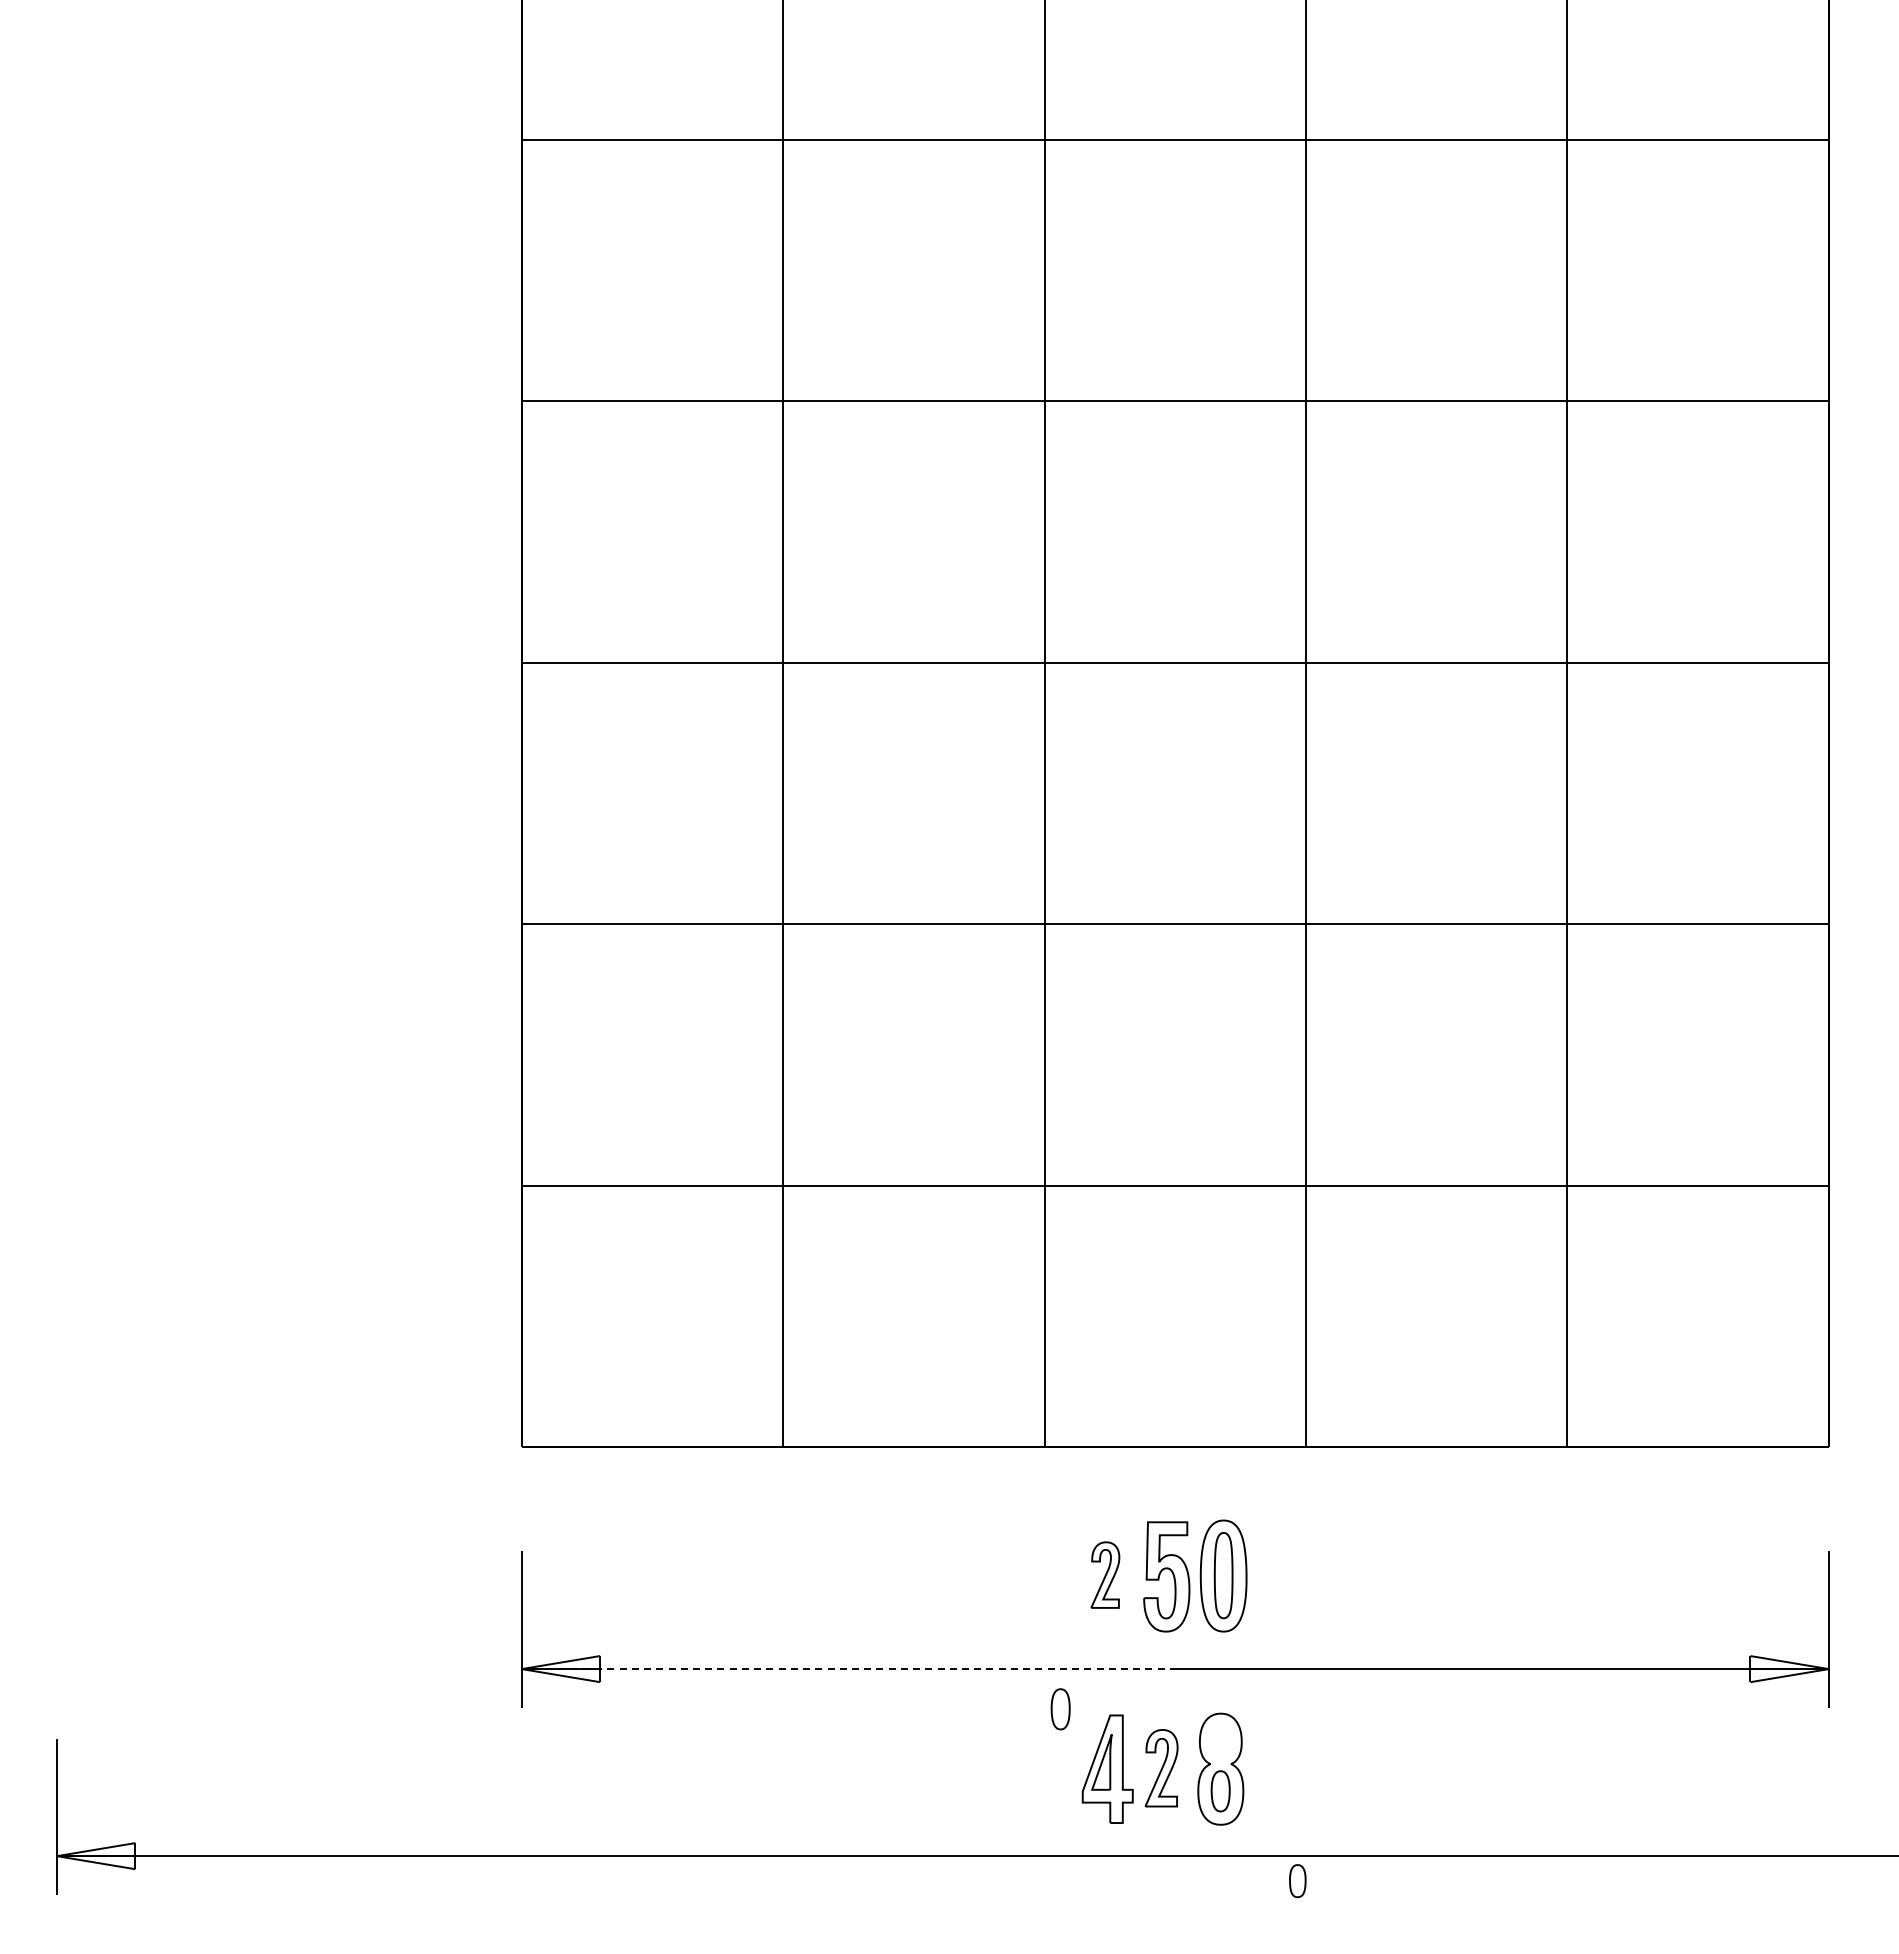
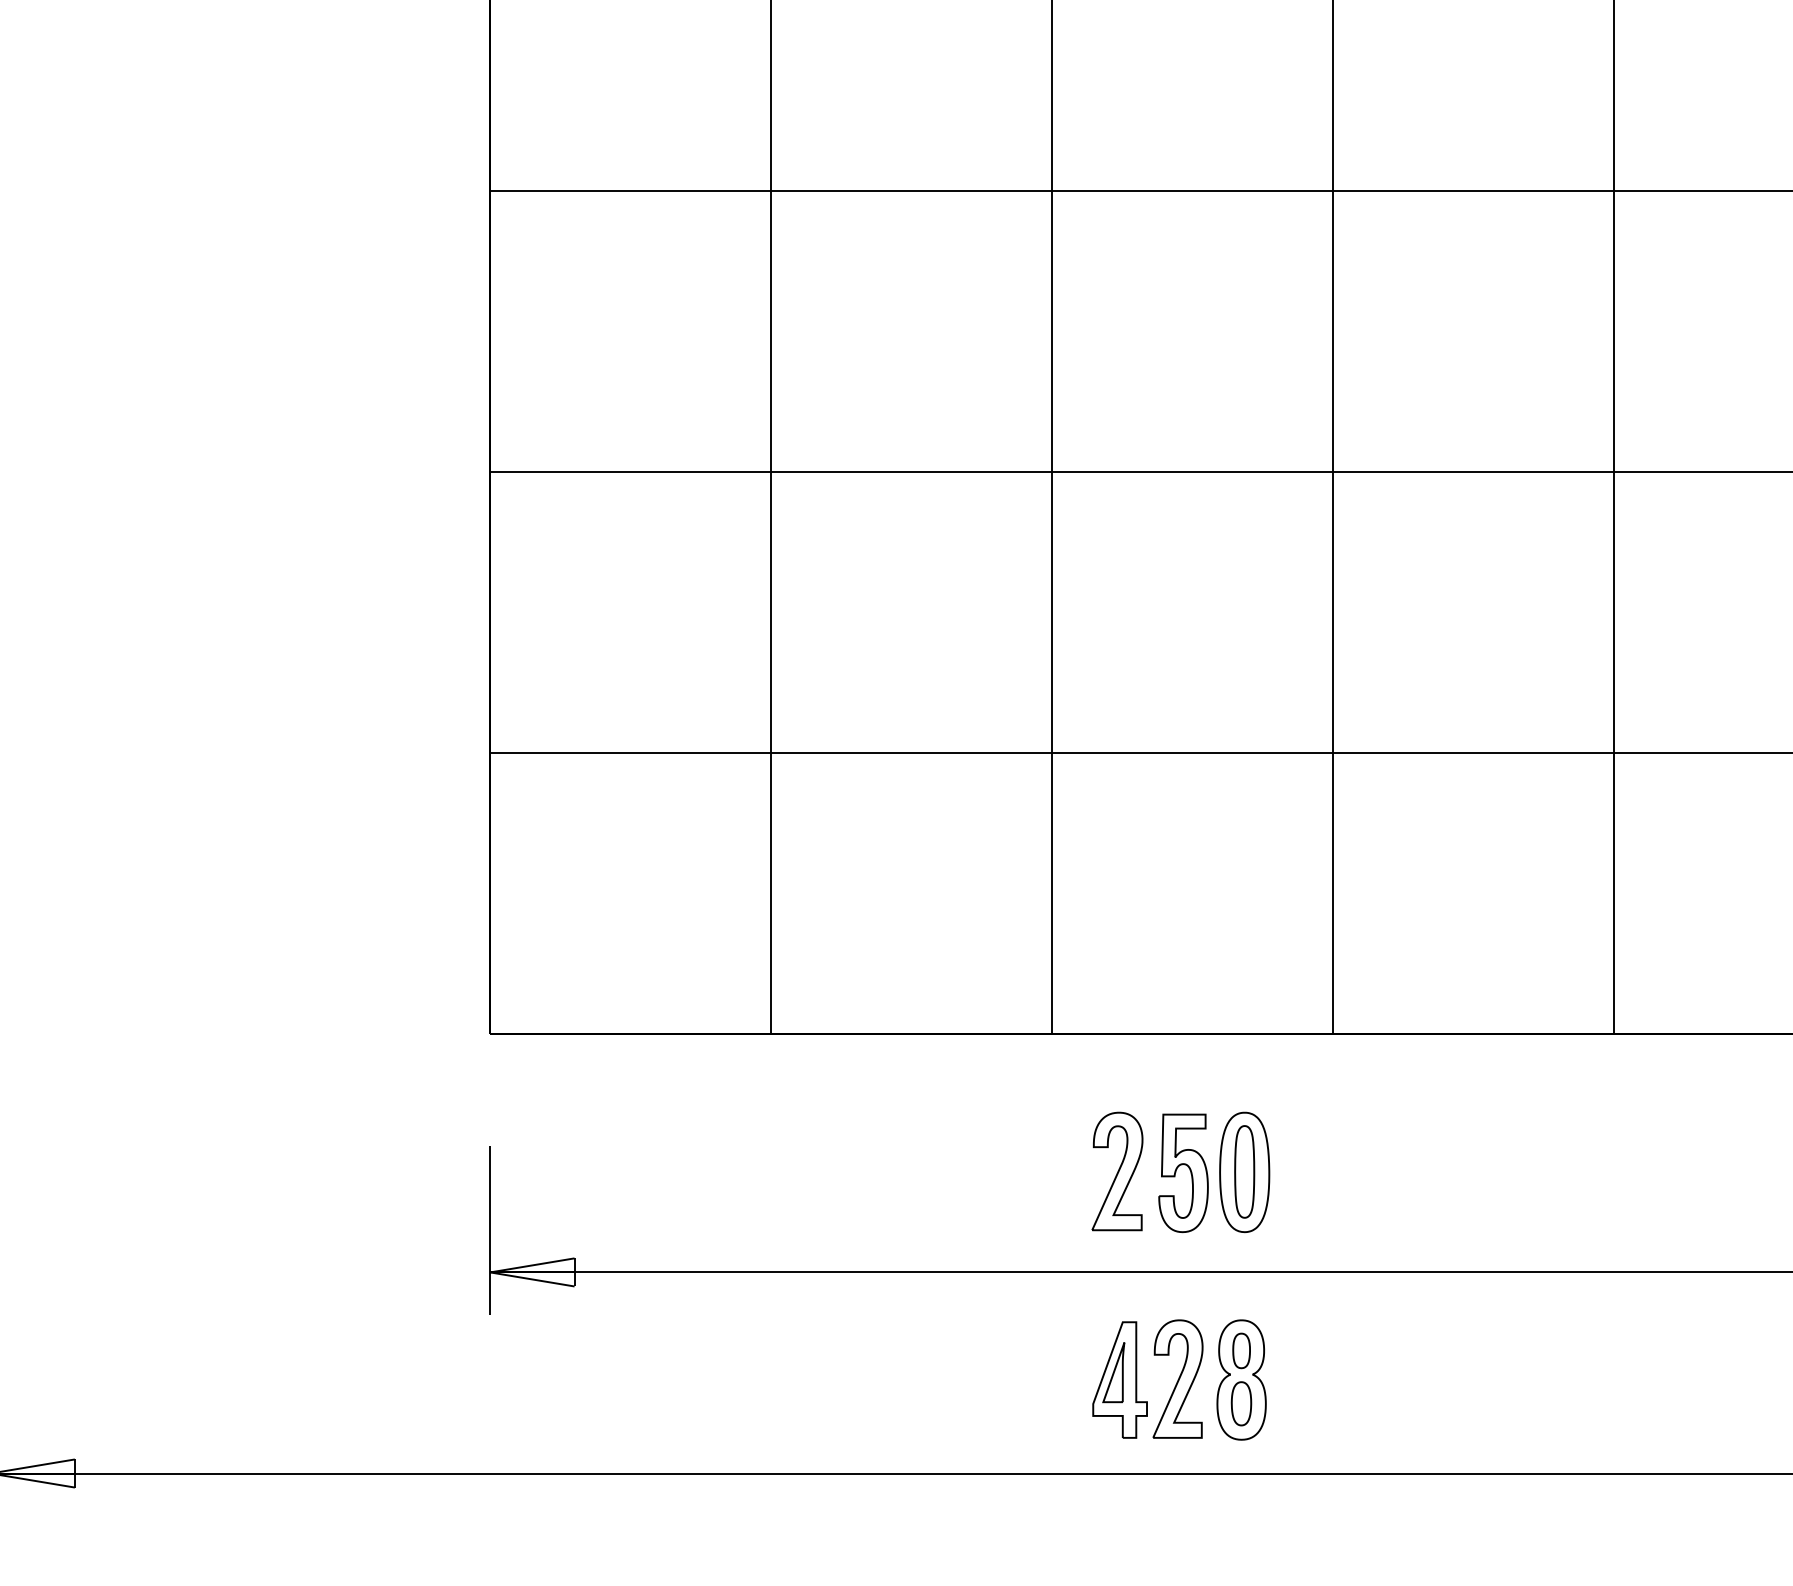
part: (1105, 1574) -> (1117, 1170), size x1.67
line: (848, 1669) -> (841, 1272), dashed -> solid
part: (1060, 1709) -> (1069, 1315), removed
part: (1161, 1767) -> (1177, 1378), size x1.43
part: (1297, 1881) -> (1241, 1351), moved

